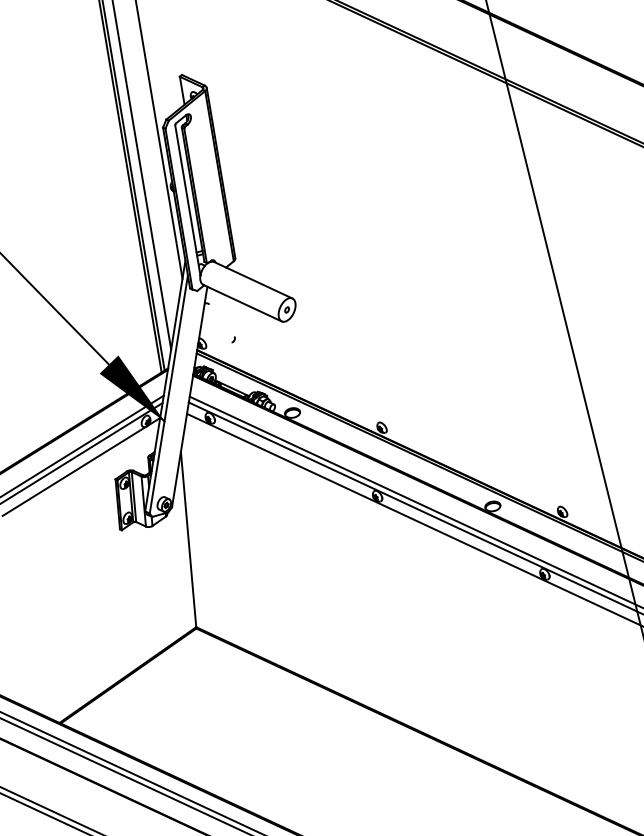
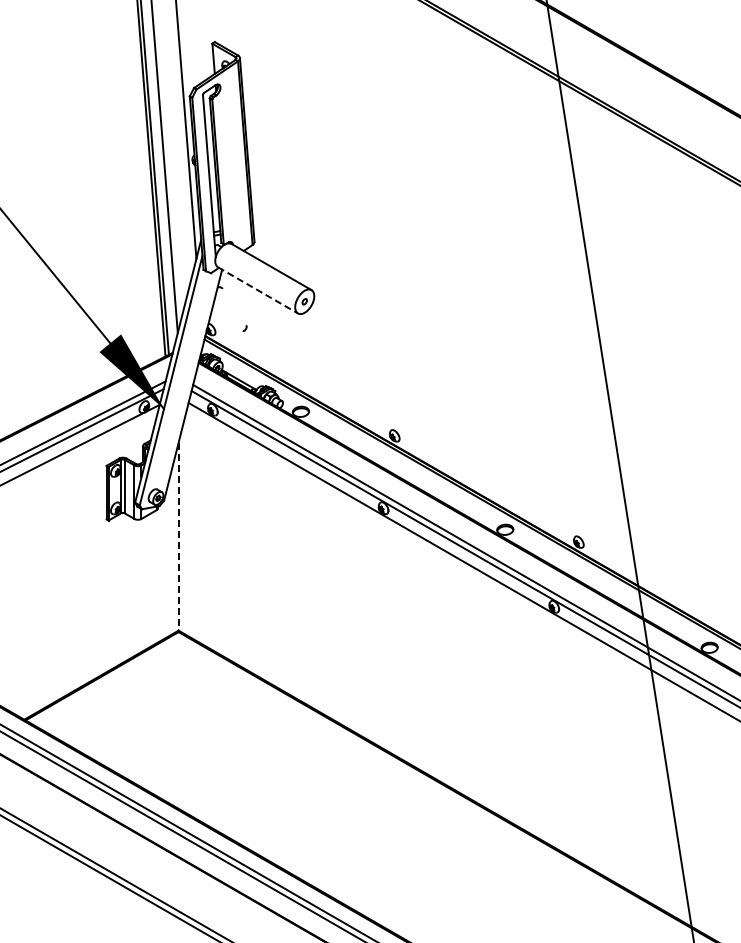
line: (243, 303) -> (258, 290), solid -> dashed
line: (188, 539) -> (178, 536), solid -> dashed

